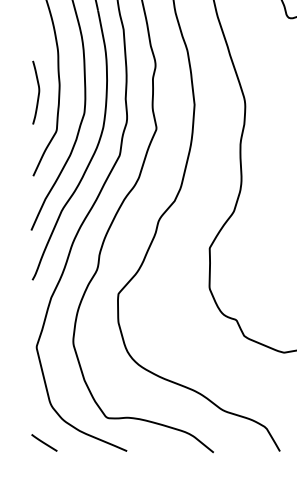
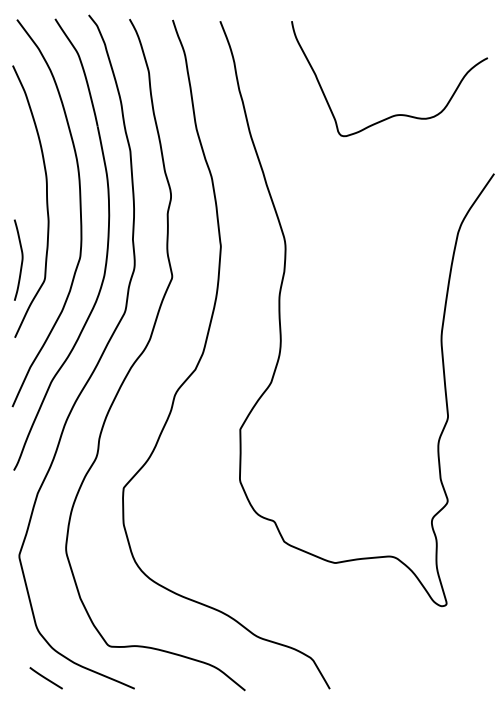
curve: (38, 92) -> (21, 259), moved
line: (43, 443) -> (45, 678), moved

